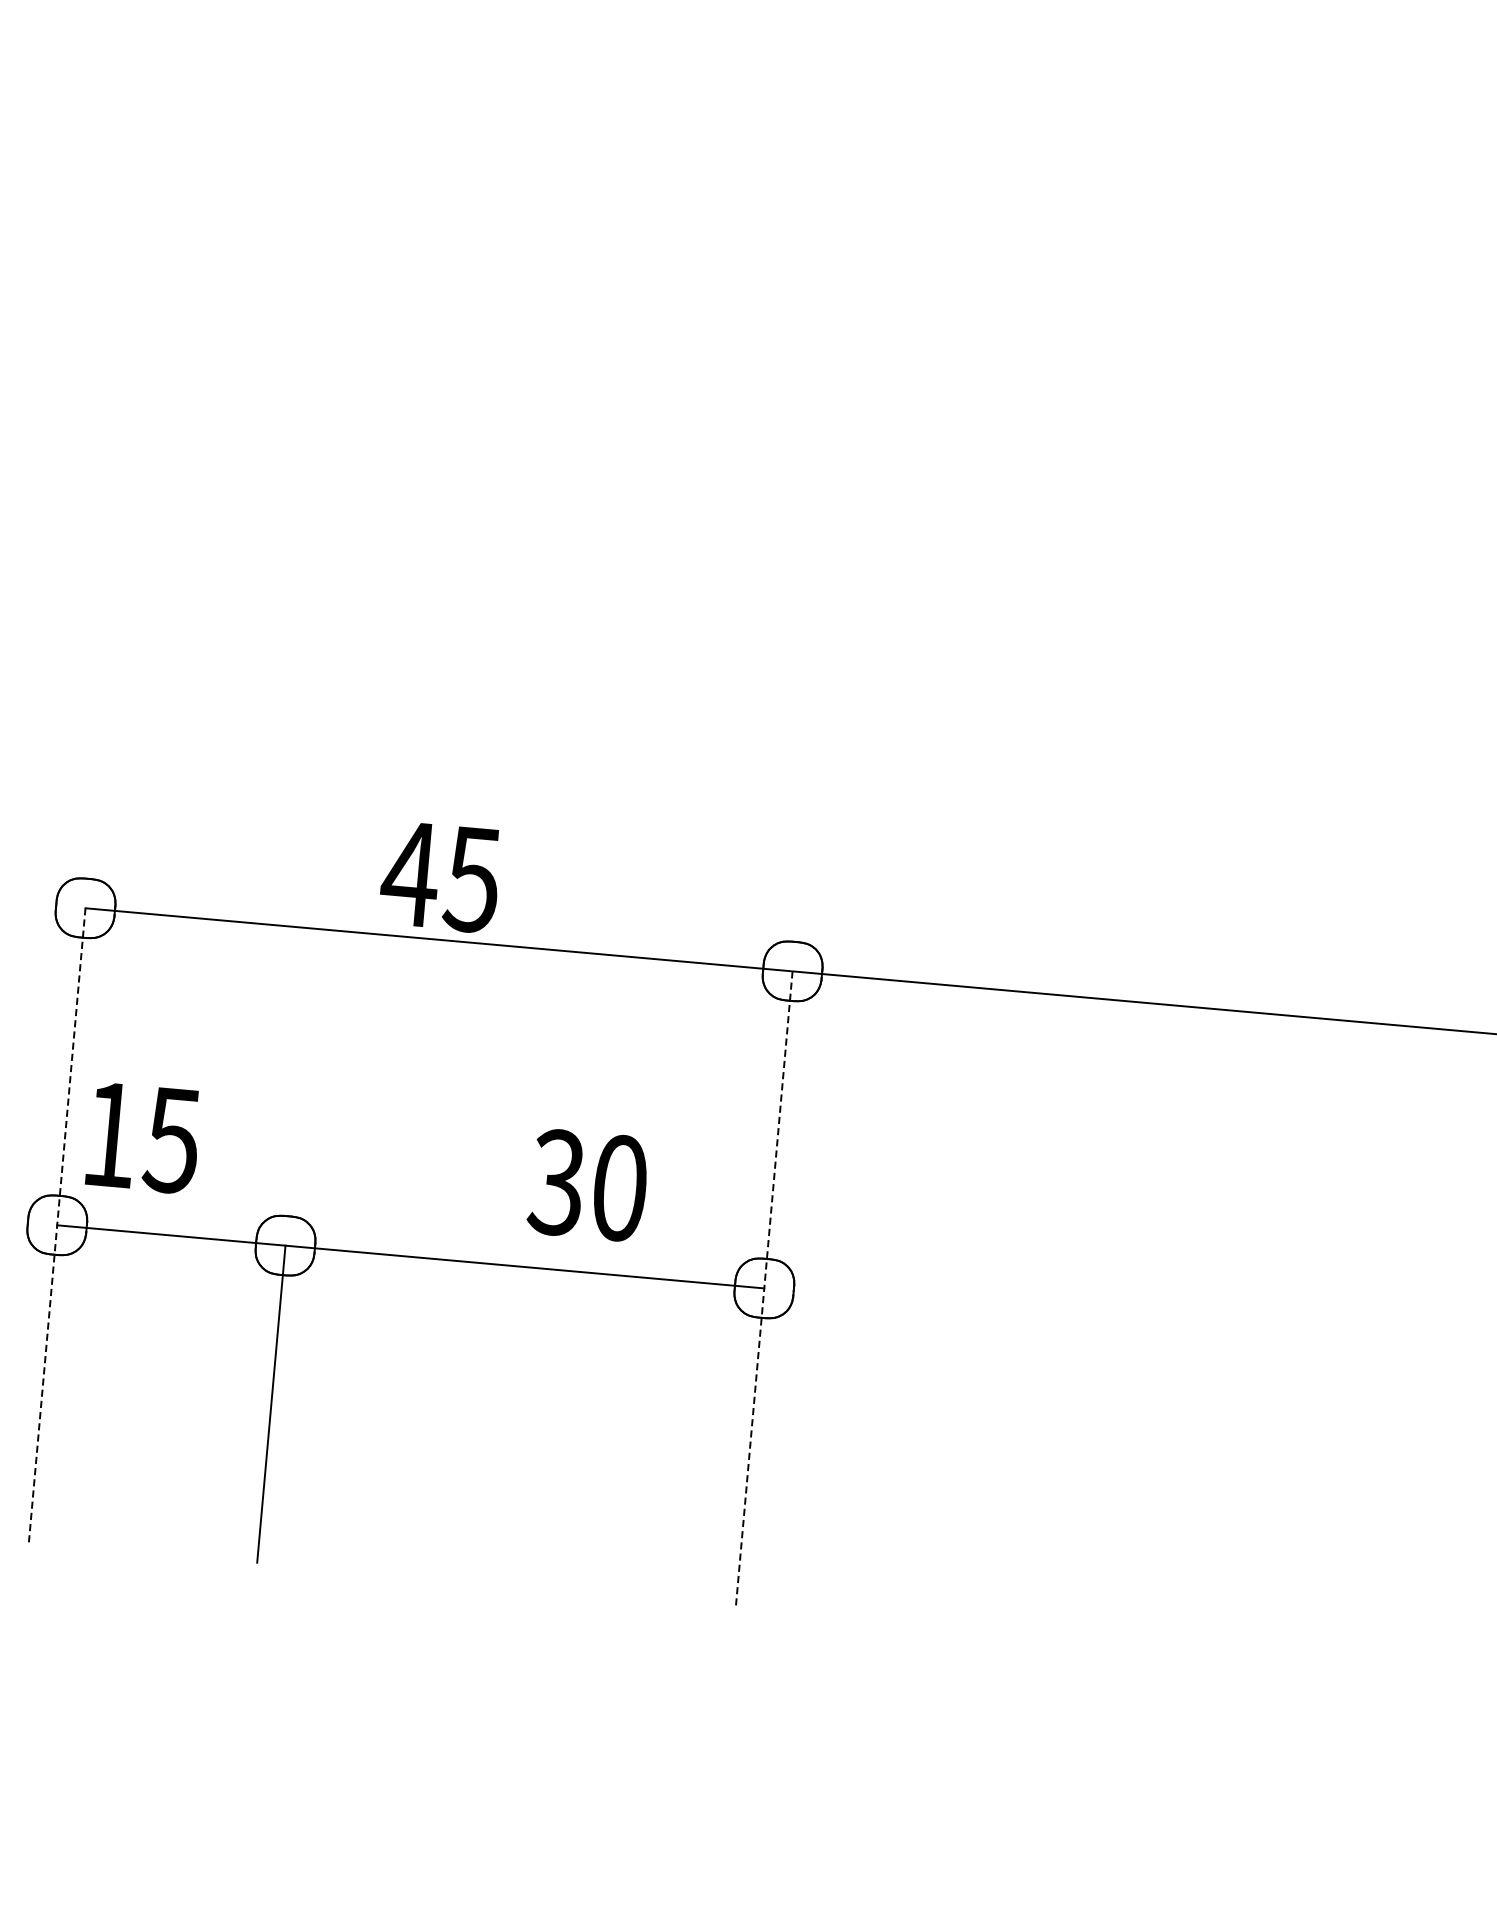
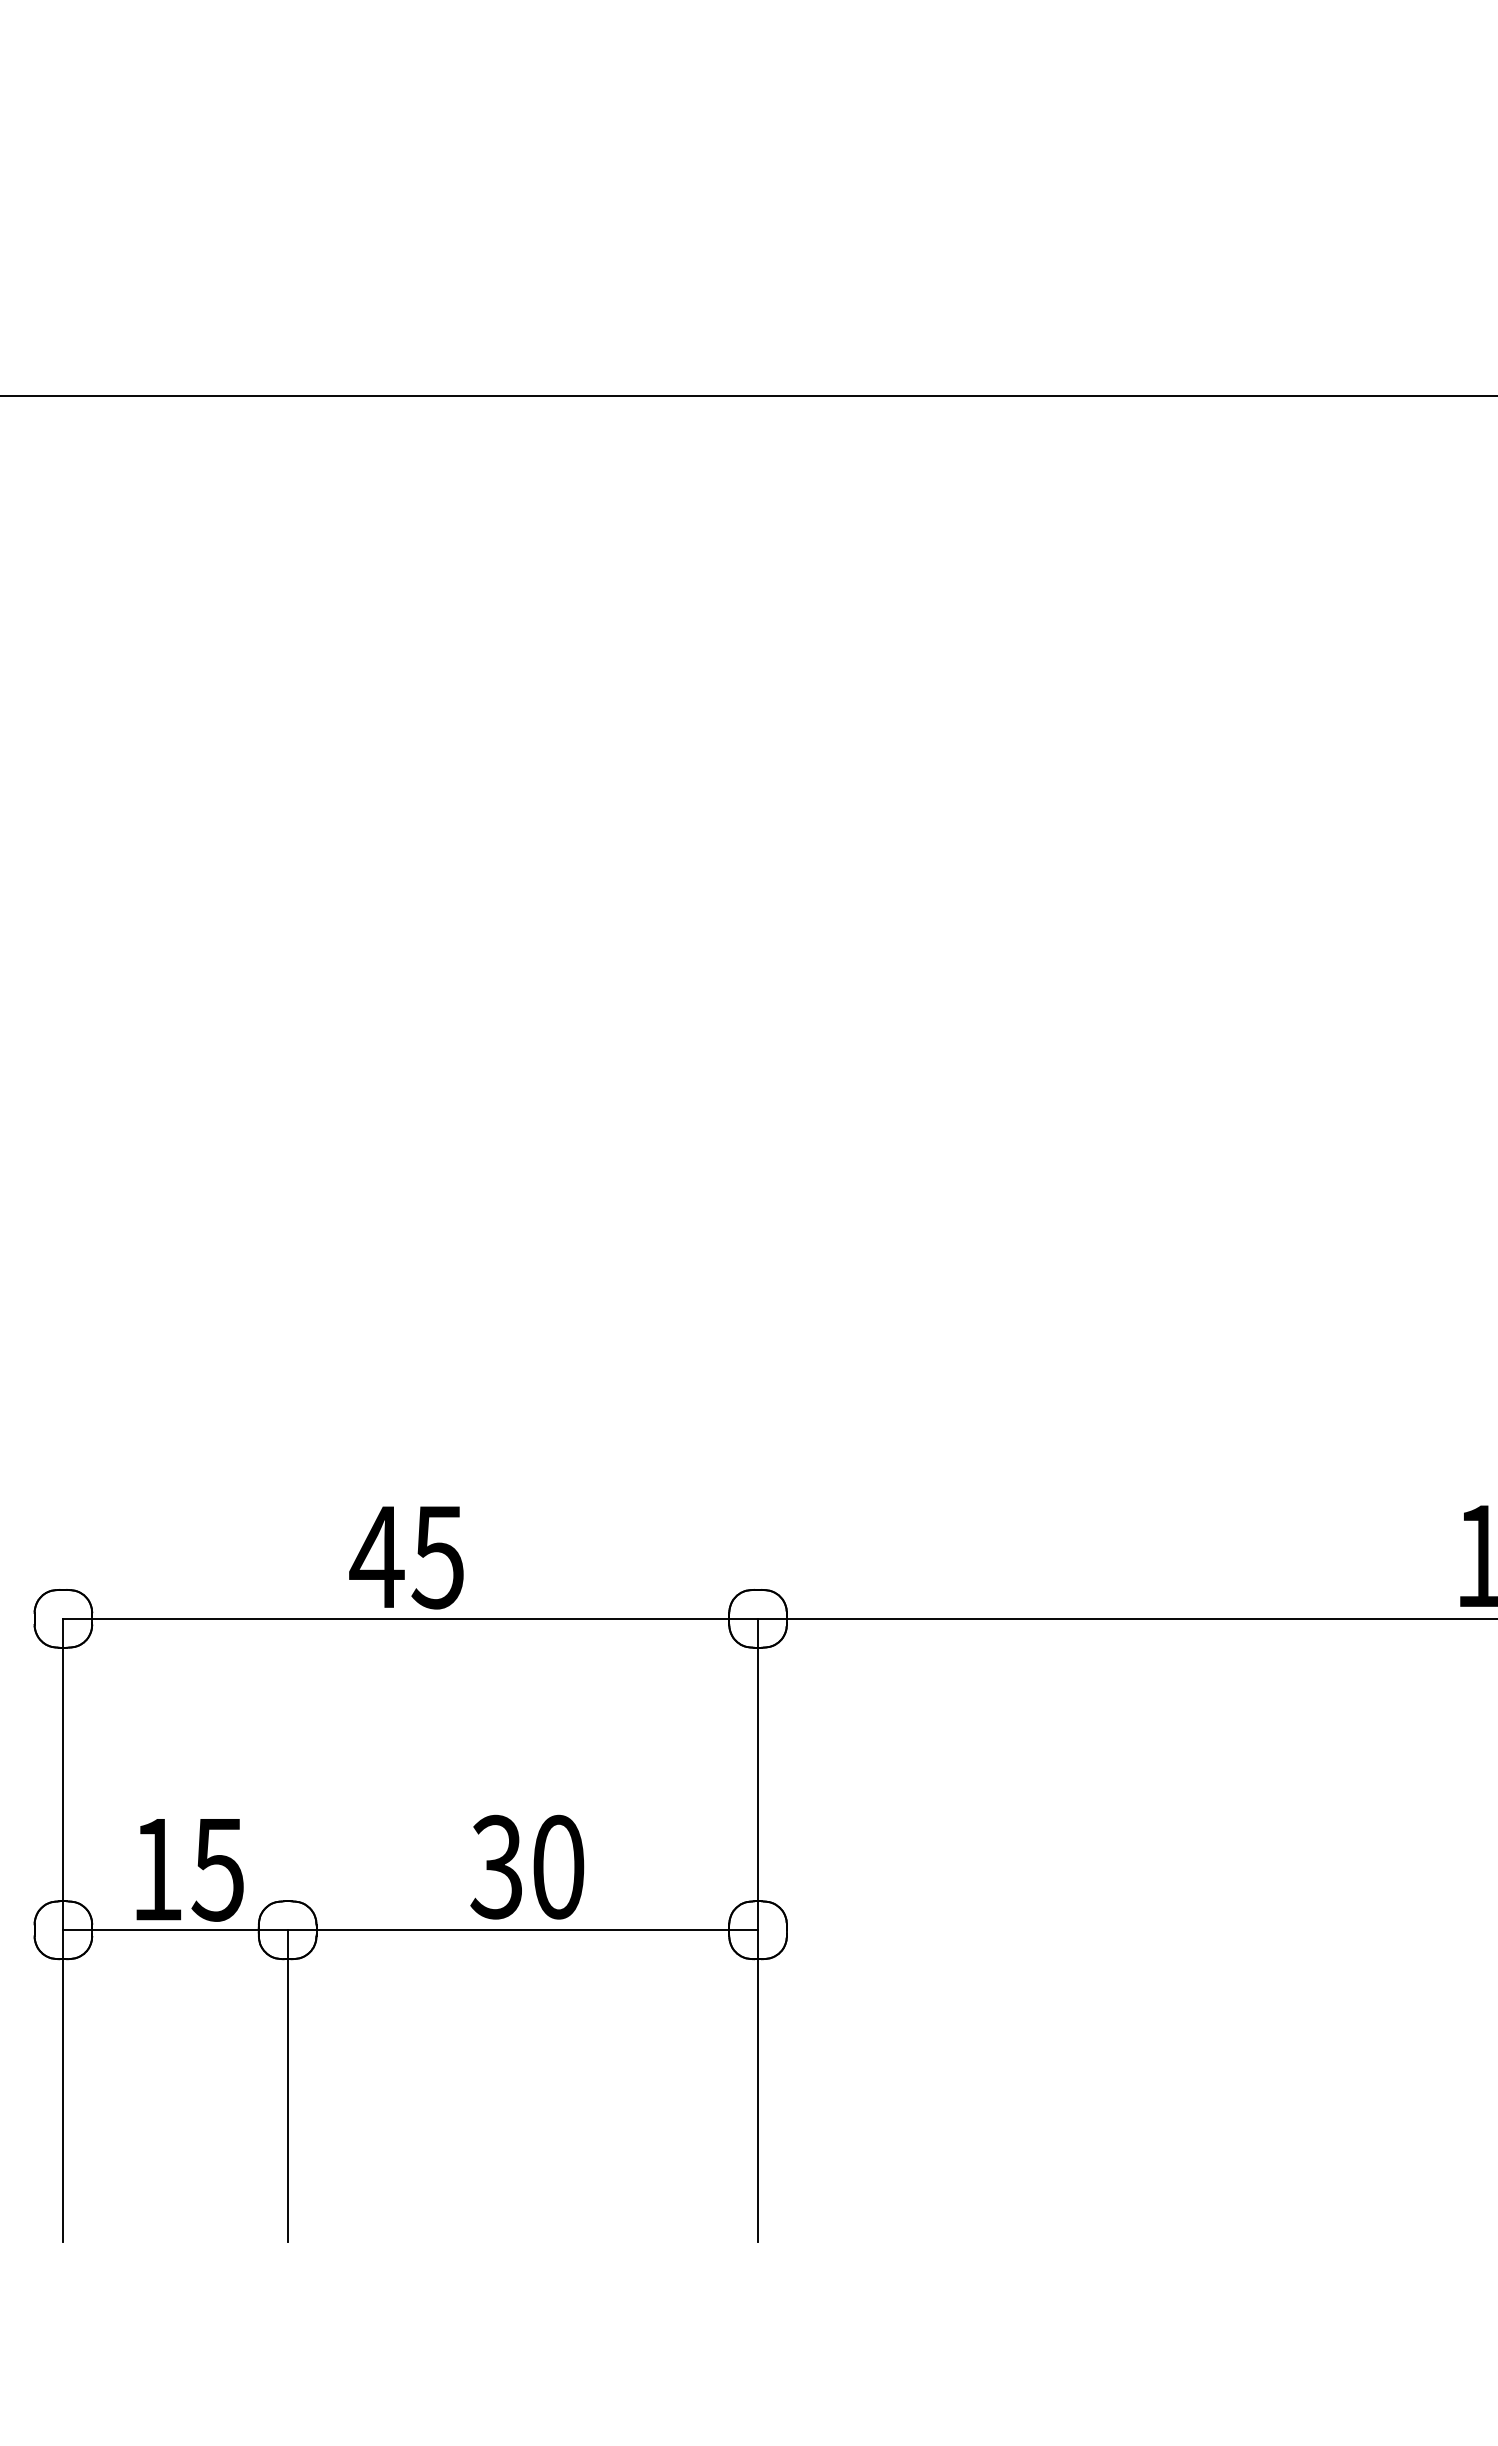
text: (143, 1138) -> (189, 1870), moved
text: (588, 1184) -> (527, 1866), moved
line: (57, 1224) -> (63, 1929), dashed -> solid
line: (764, 1287) -> (758, 1929), dashed -> solid

